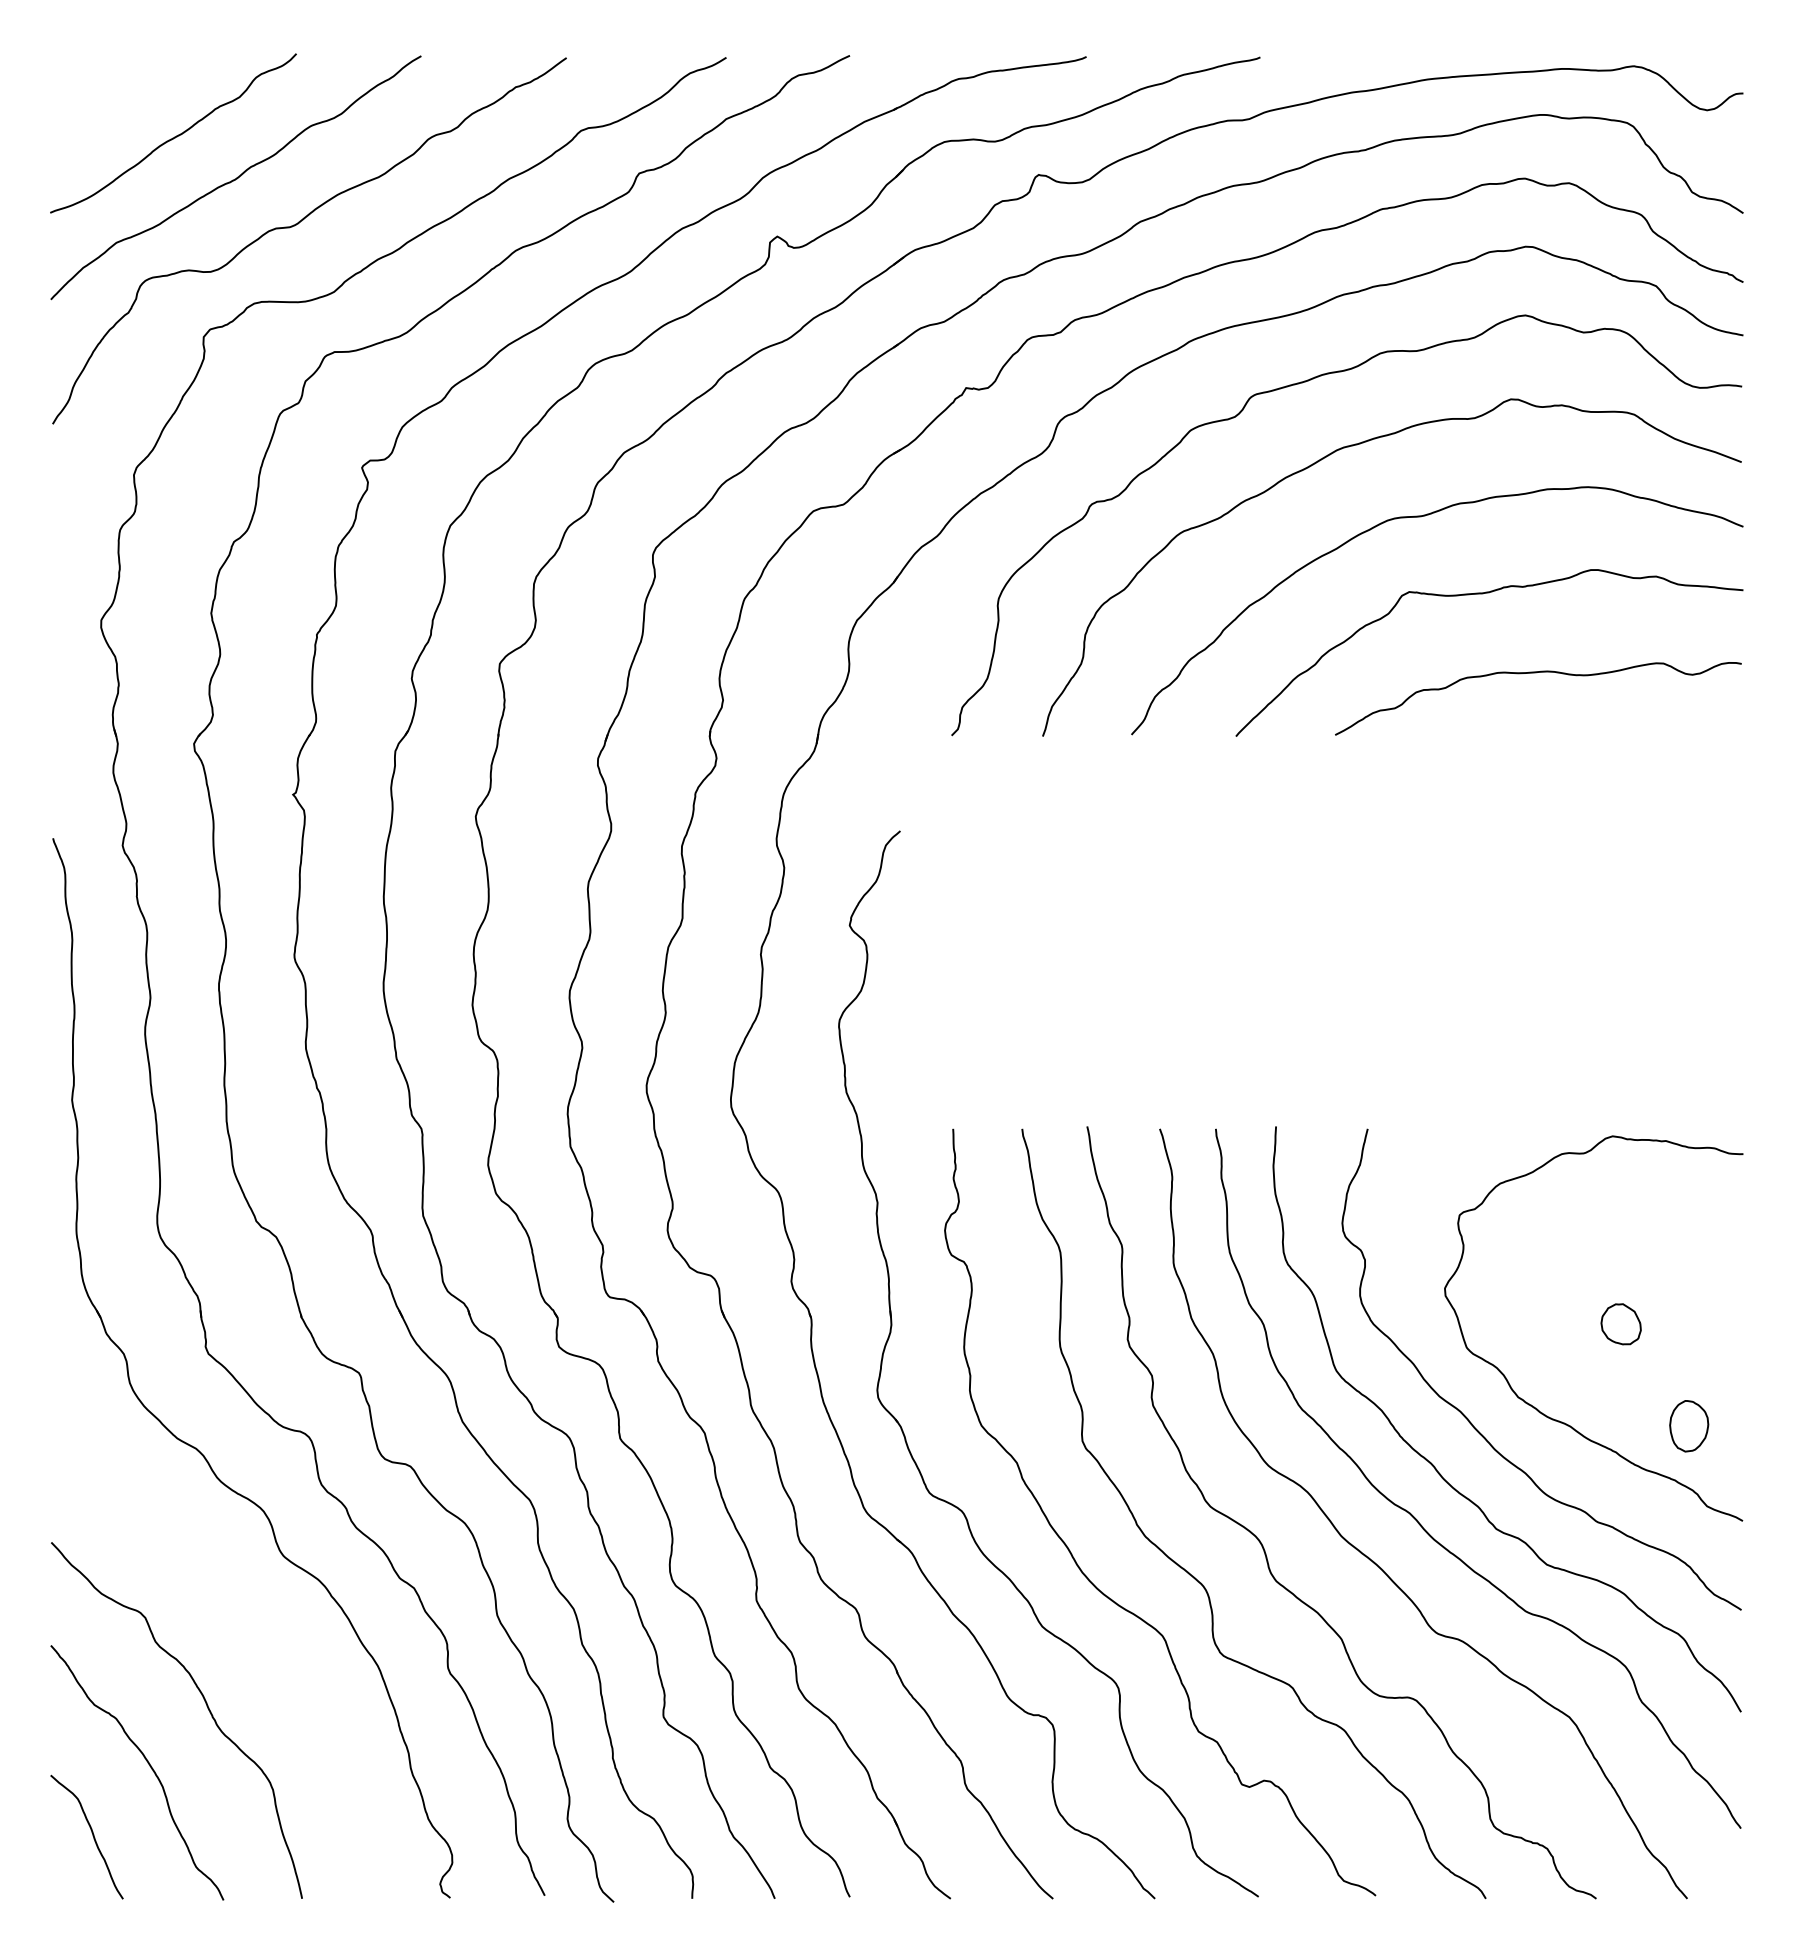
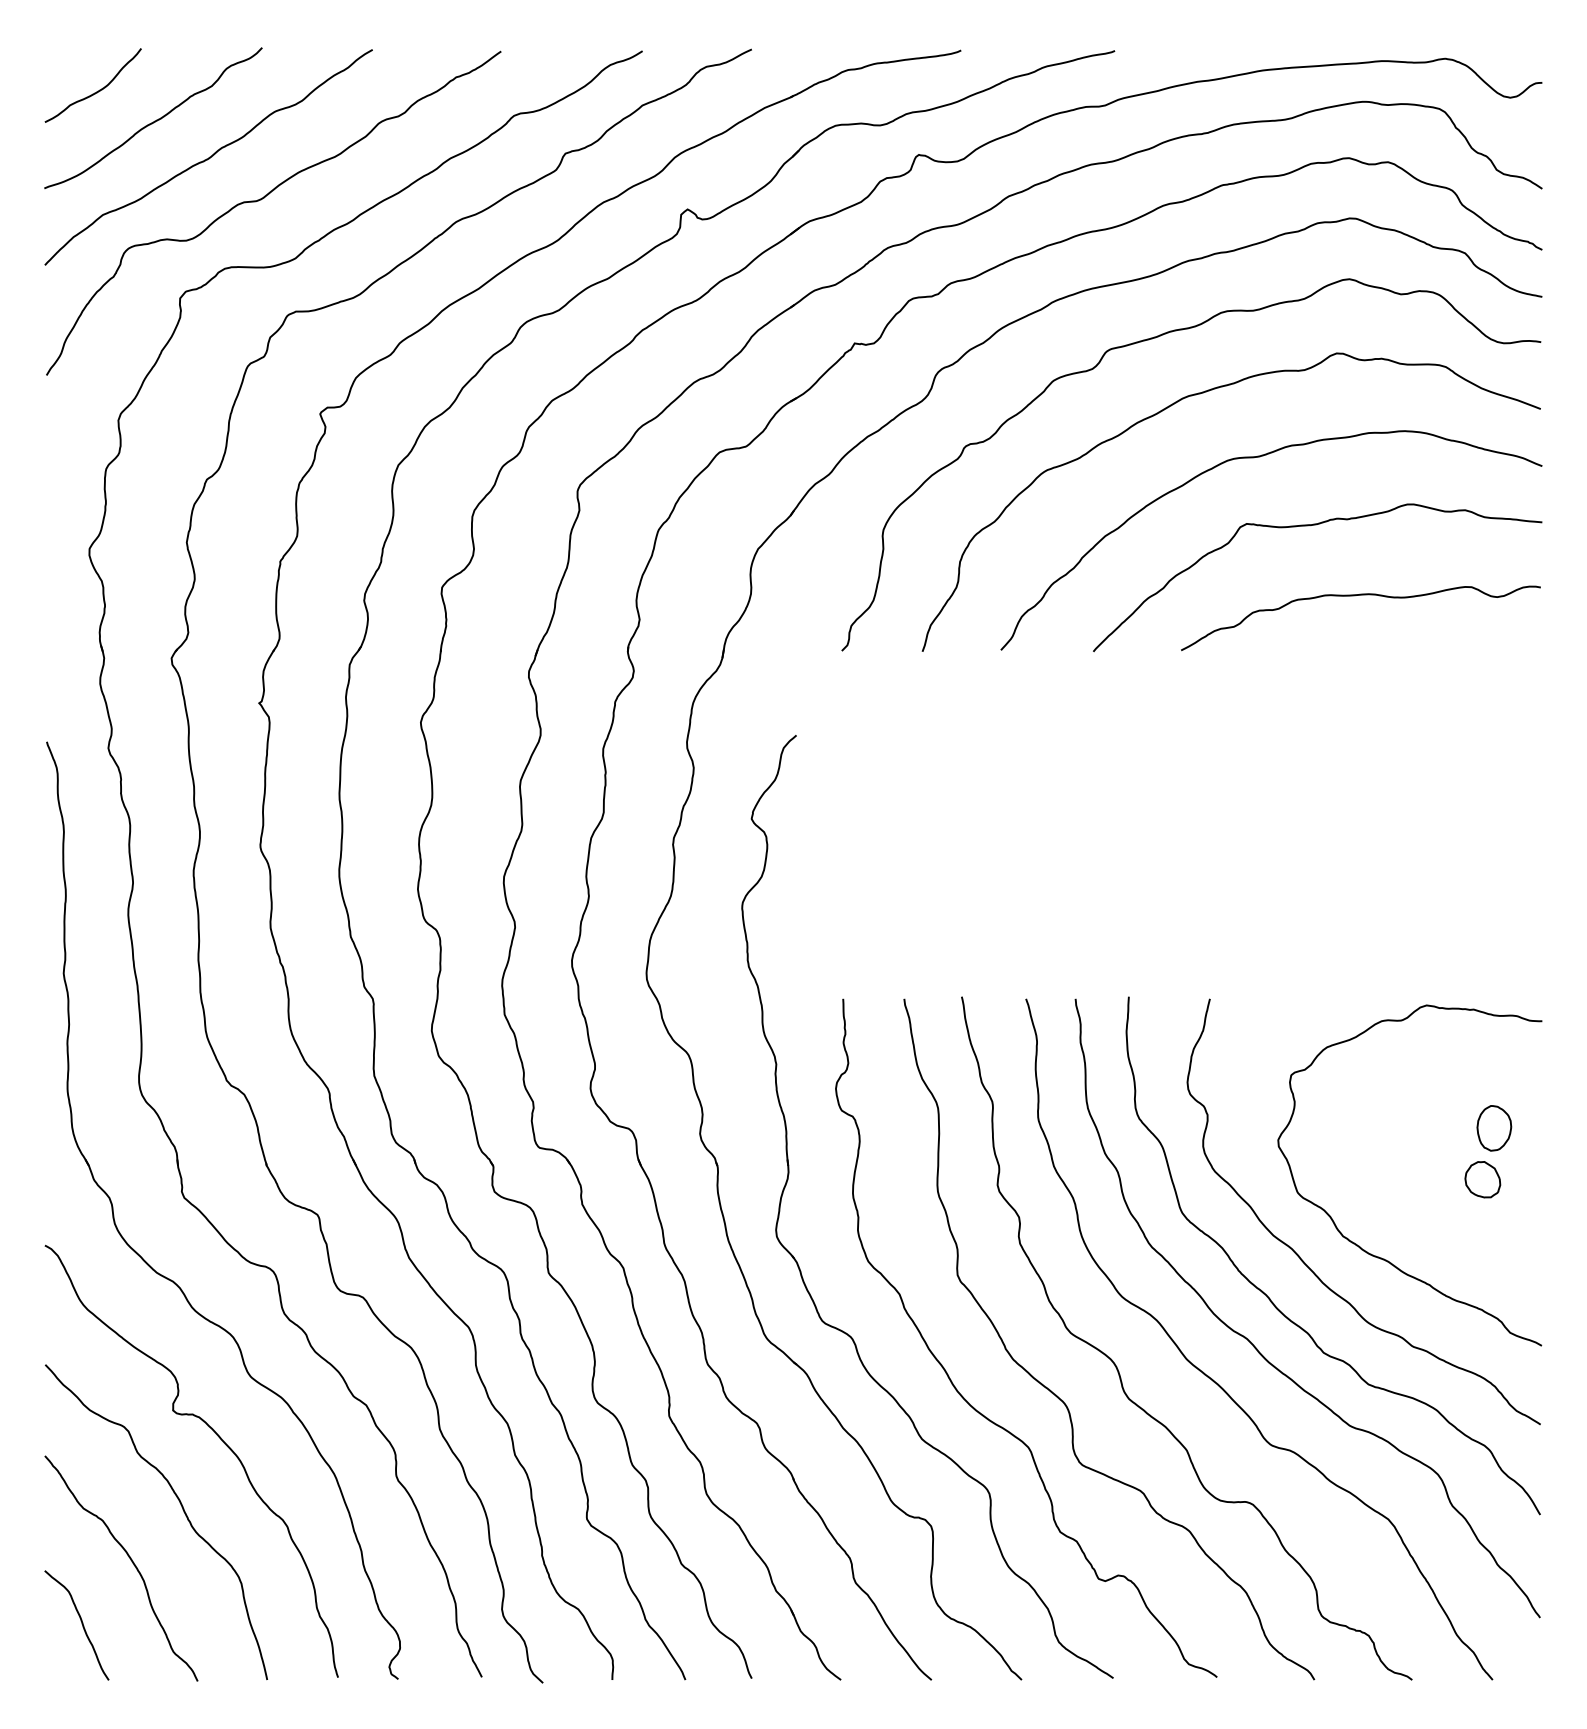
curve: (108, 103) -> (95, 91), added
part: (1620, 1324) -> (1482, 1179), moved
part: (1689, 1426) -> (1494, 1128), moved
curve: (248, 1626) -> (219, 1439), added

